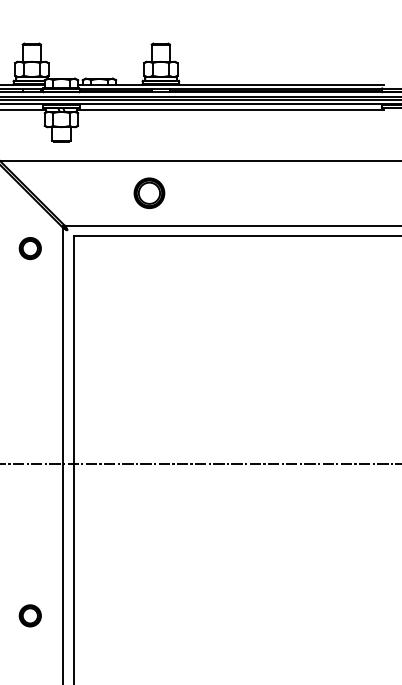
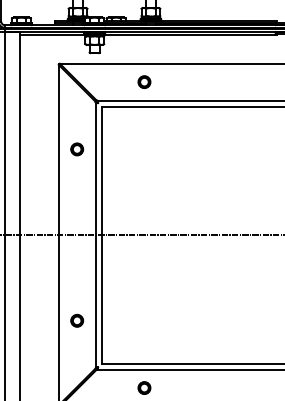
part: (149, 191) -> (144, 81), size x0.71
part: (30, 248) -> (77, 149), moved

